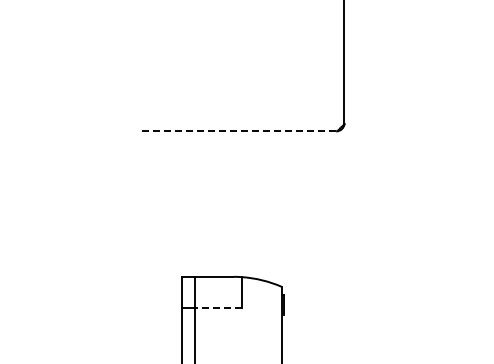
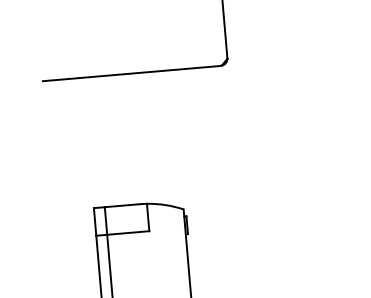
line: (236, 131) -> (131, 73), dashed -> solid
line: (217, 307) -> (127, 232), dashed -> solid

